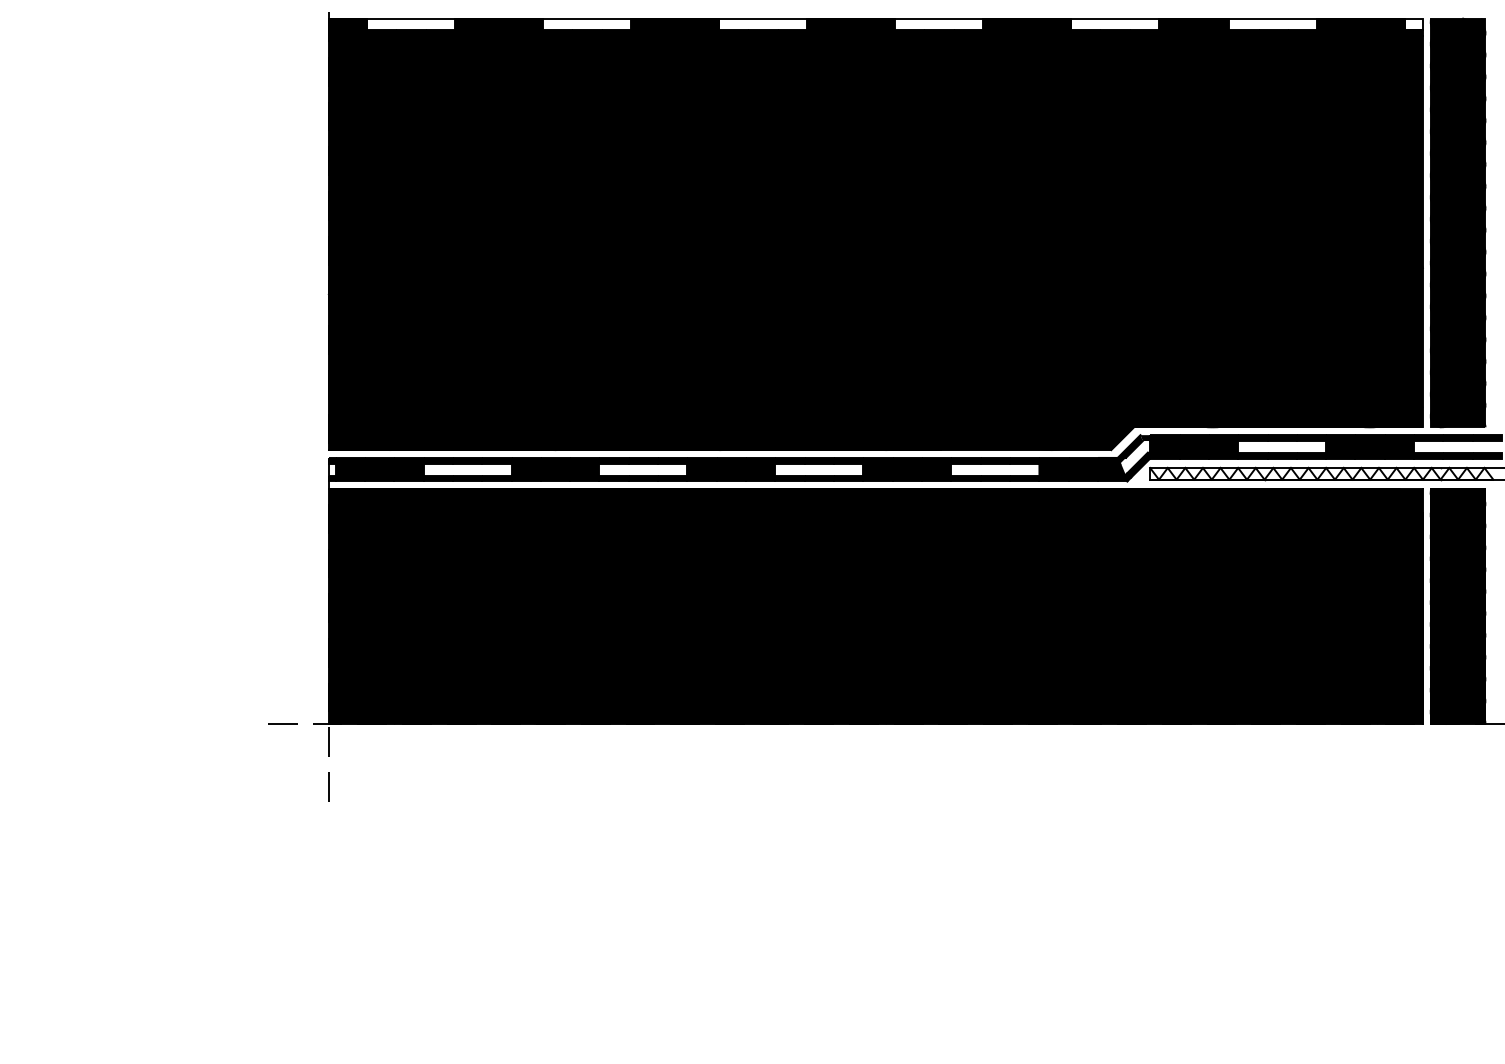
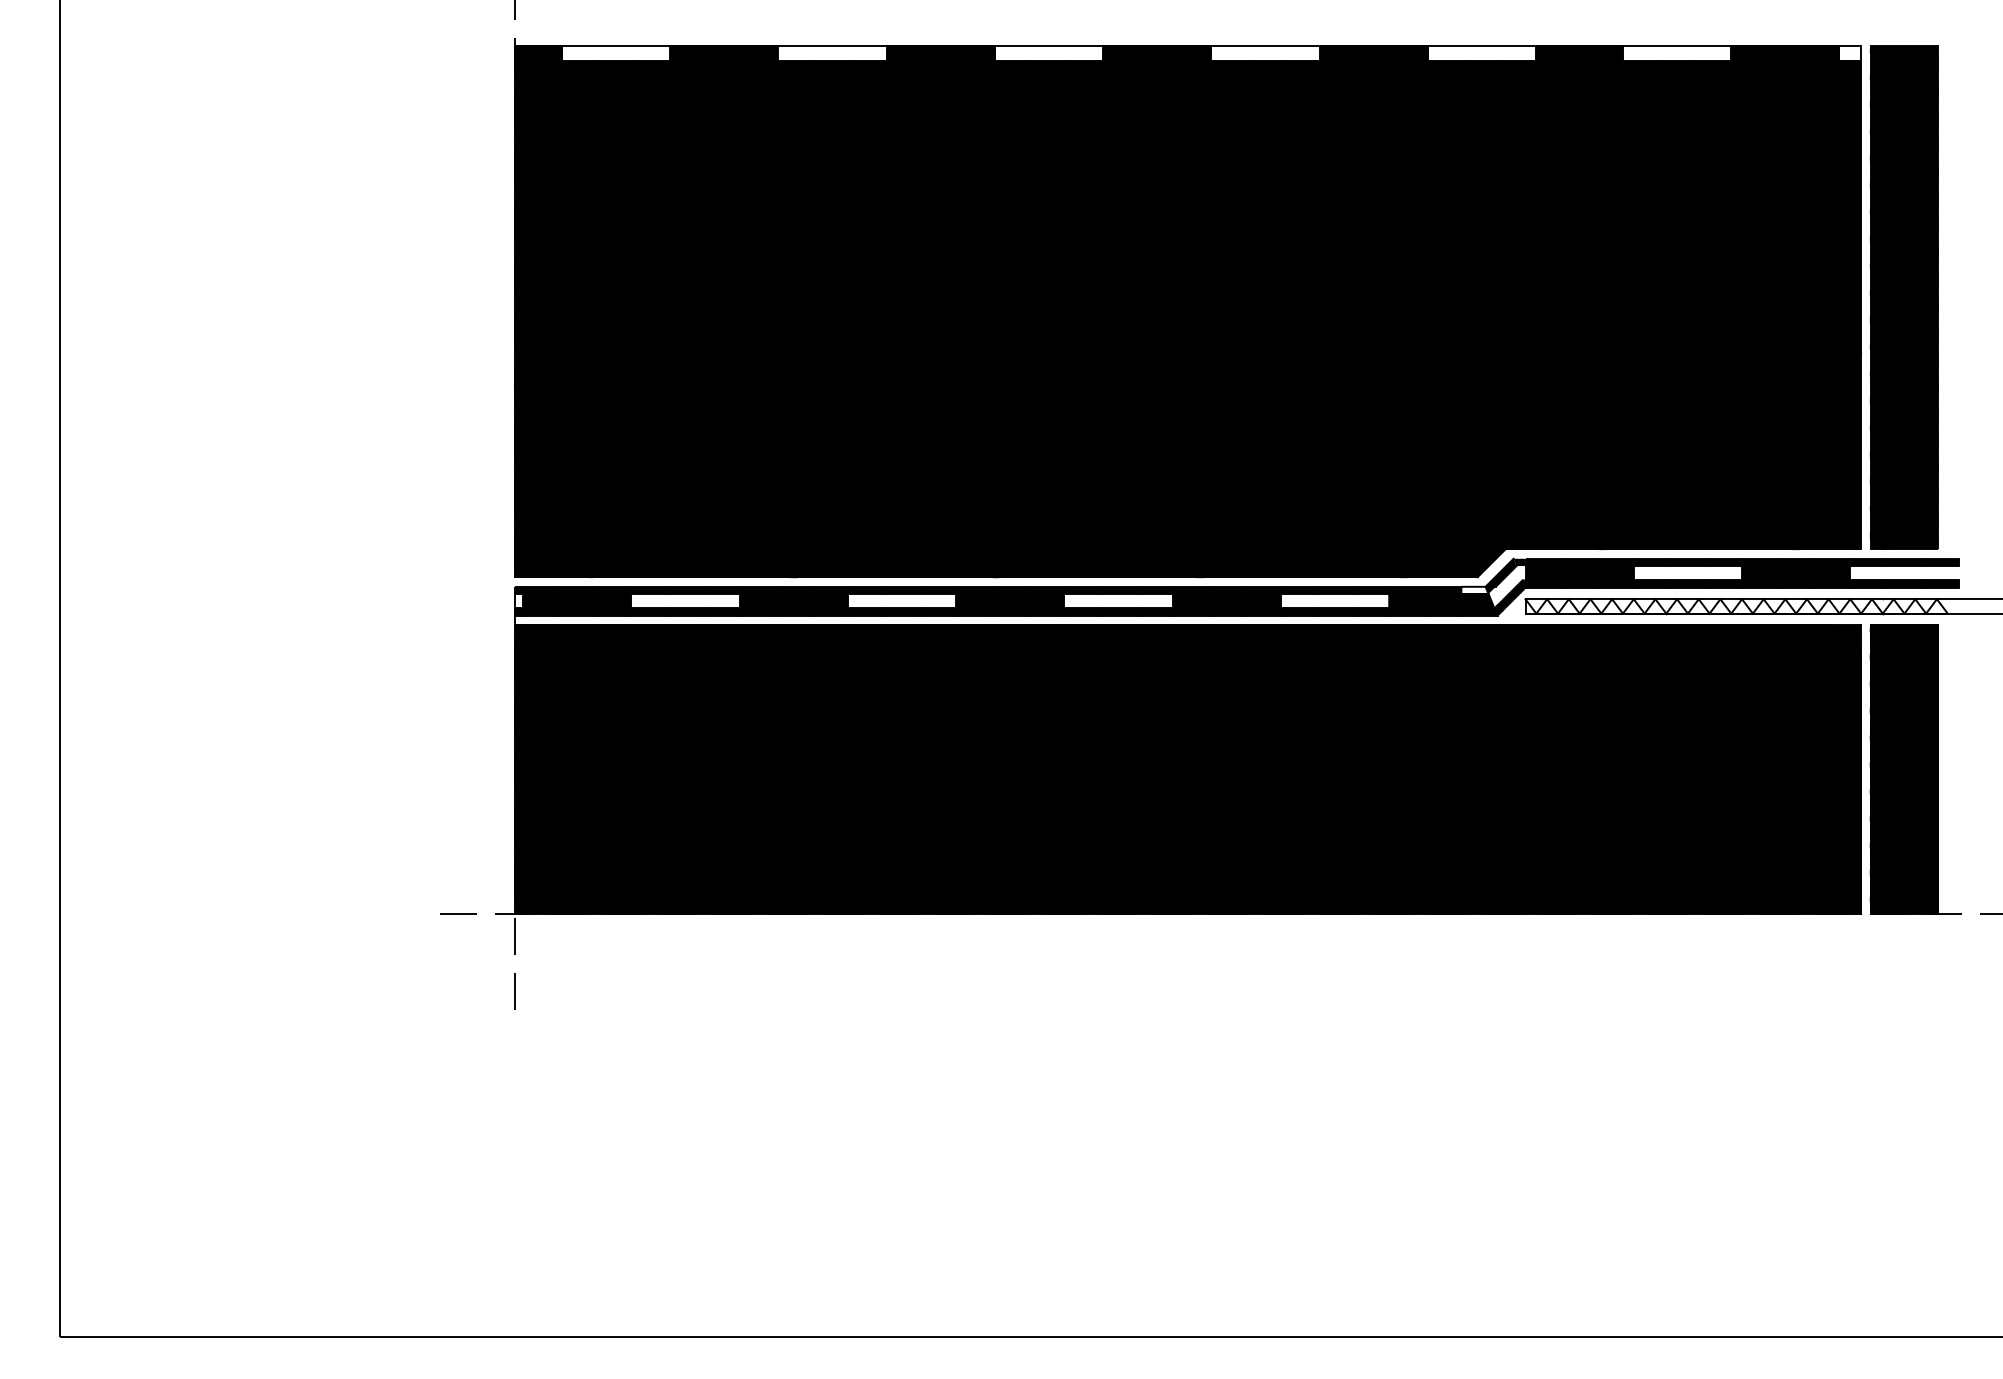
fill: (1108, 460) -> (1474, 590), removed

